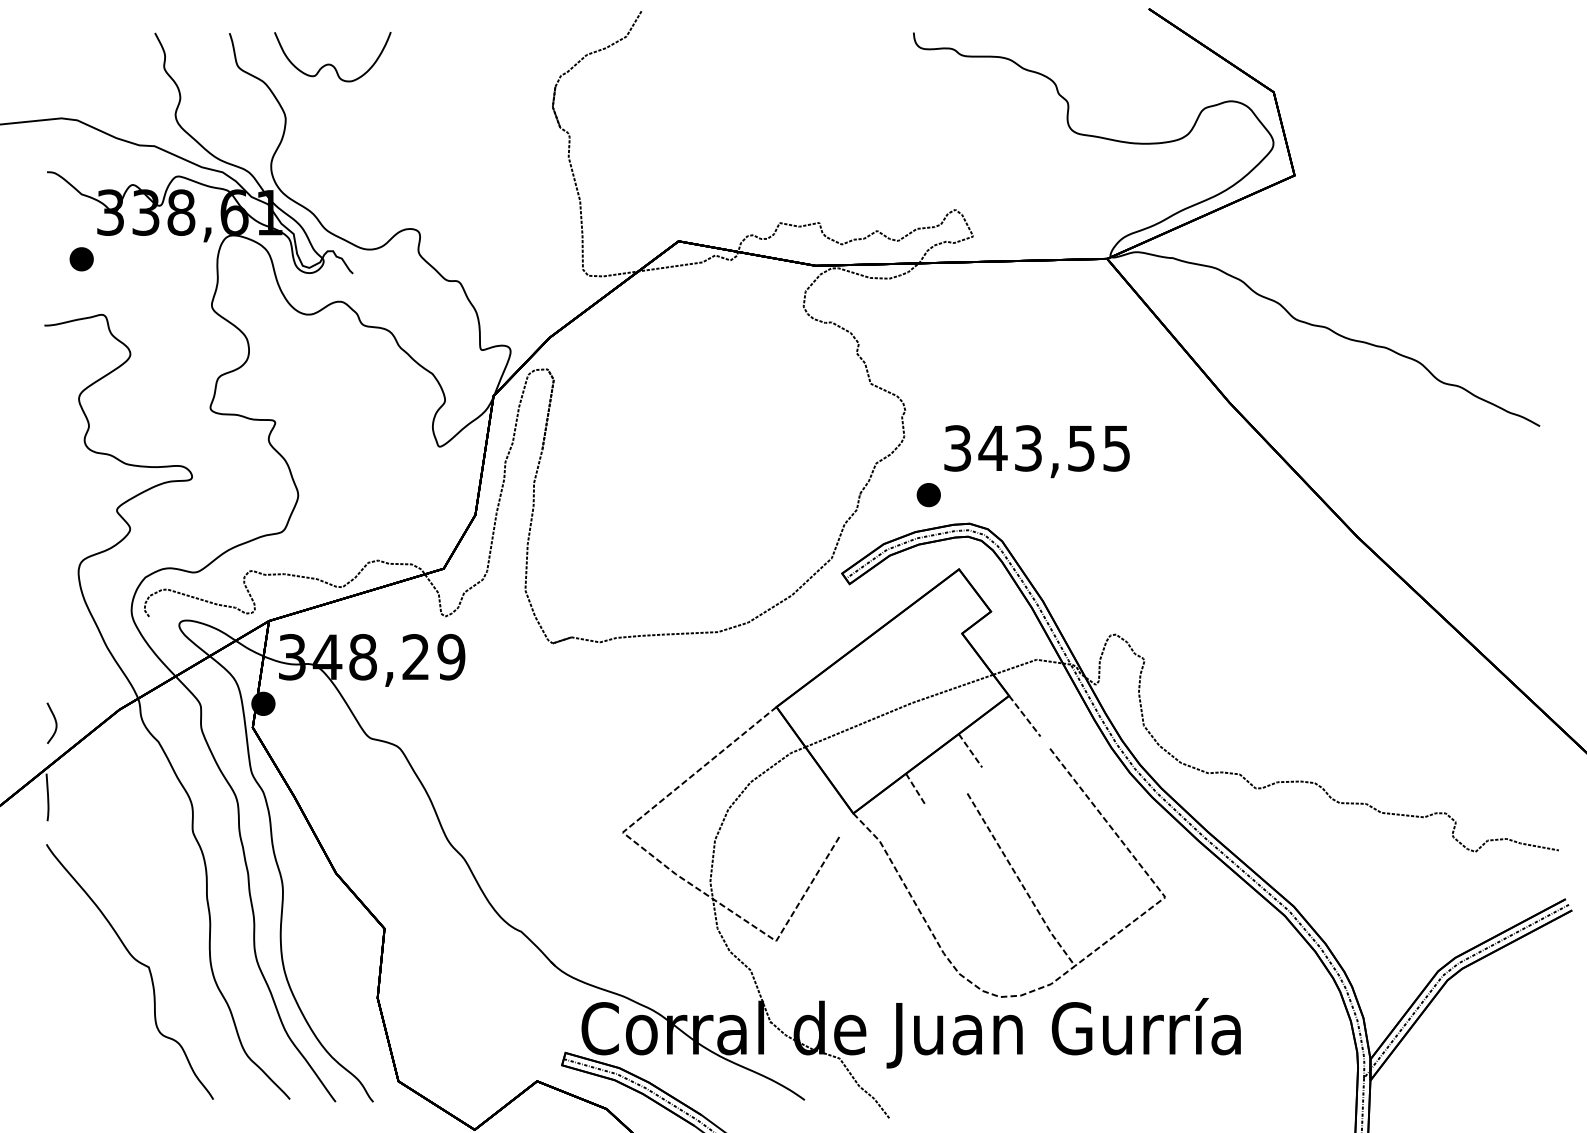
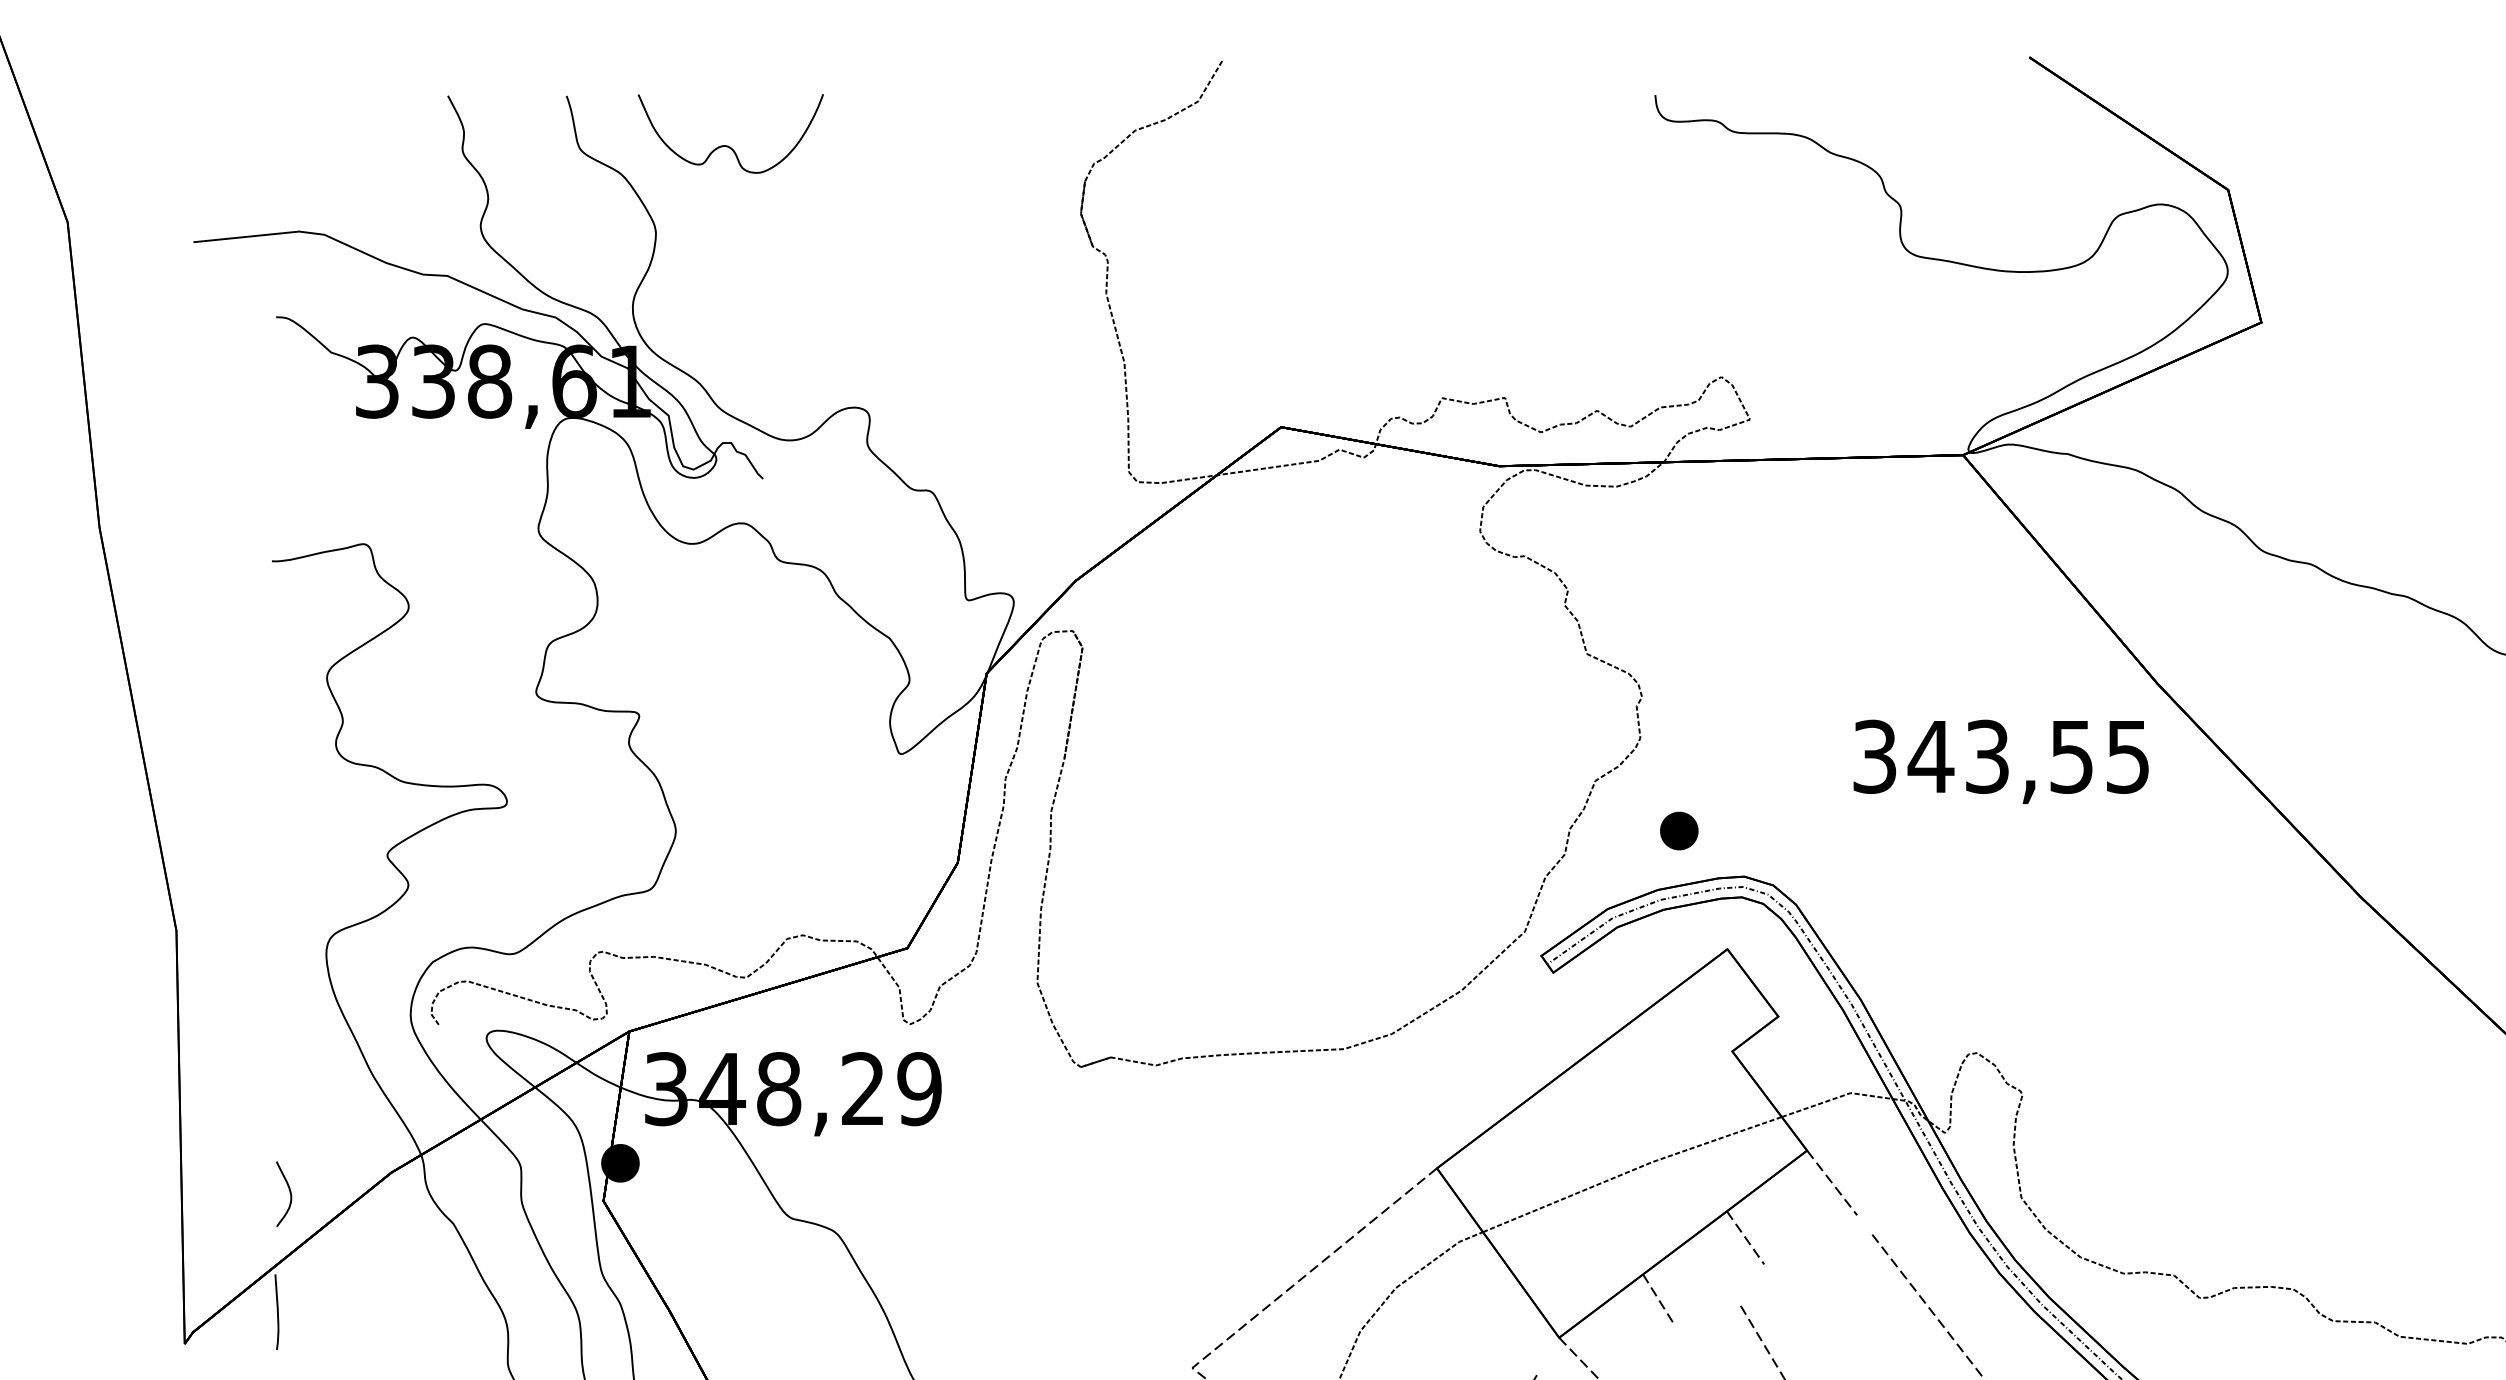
part: (81, 259) -> (330, 456), removed
text: (1036, 451) -> (2000, 761), moved

